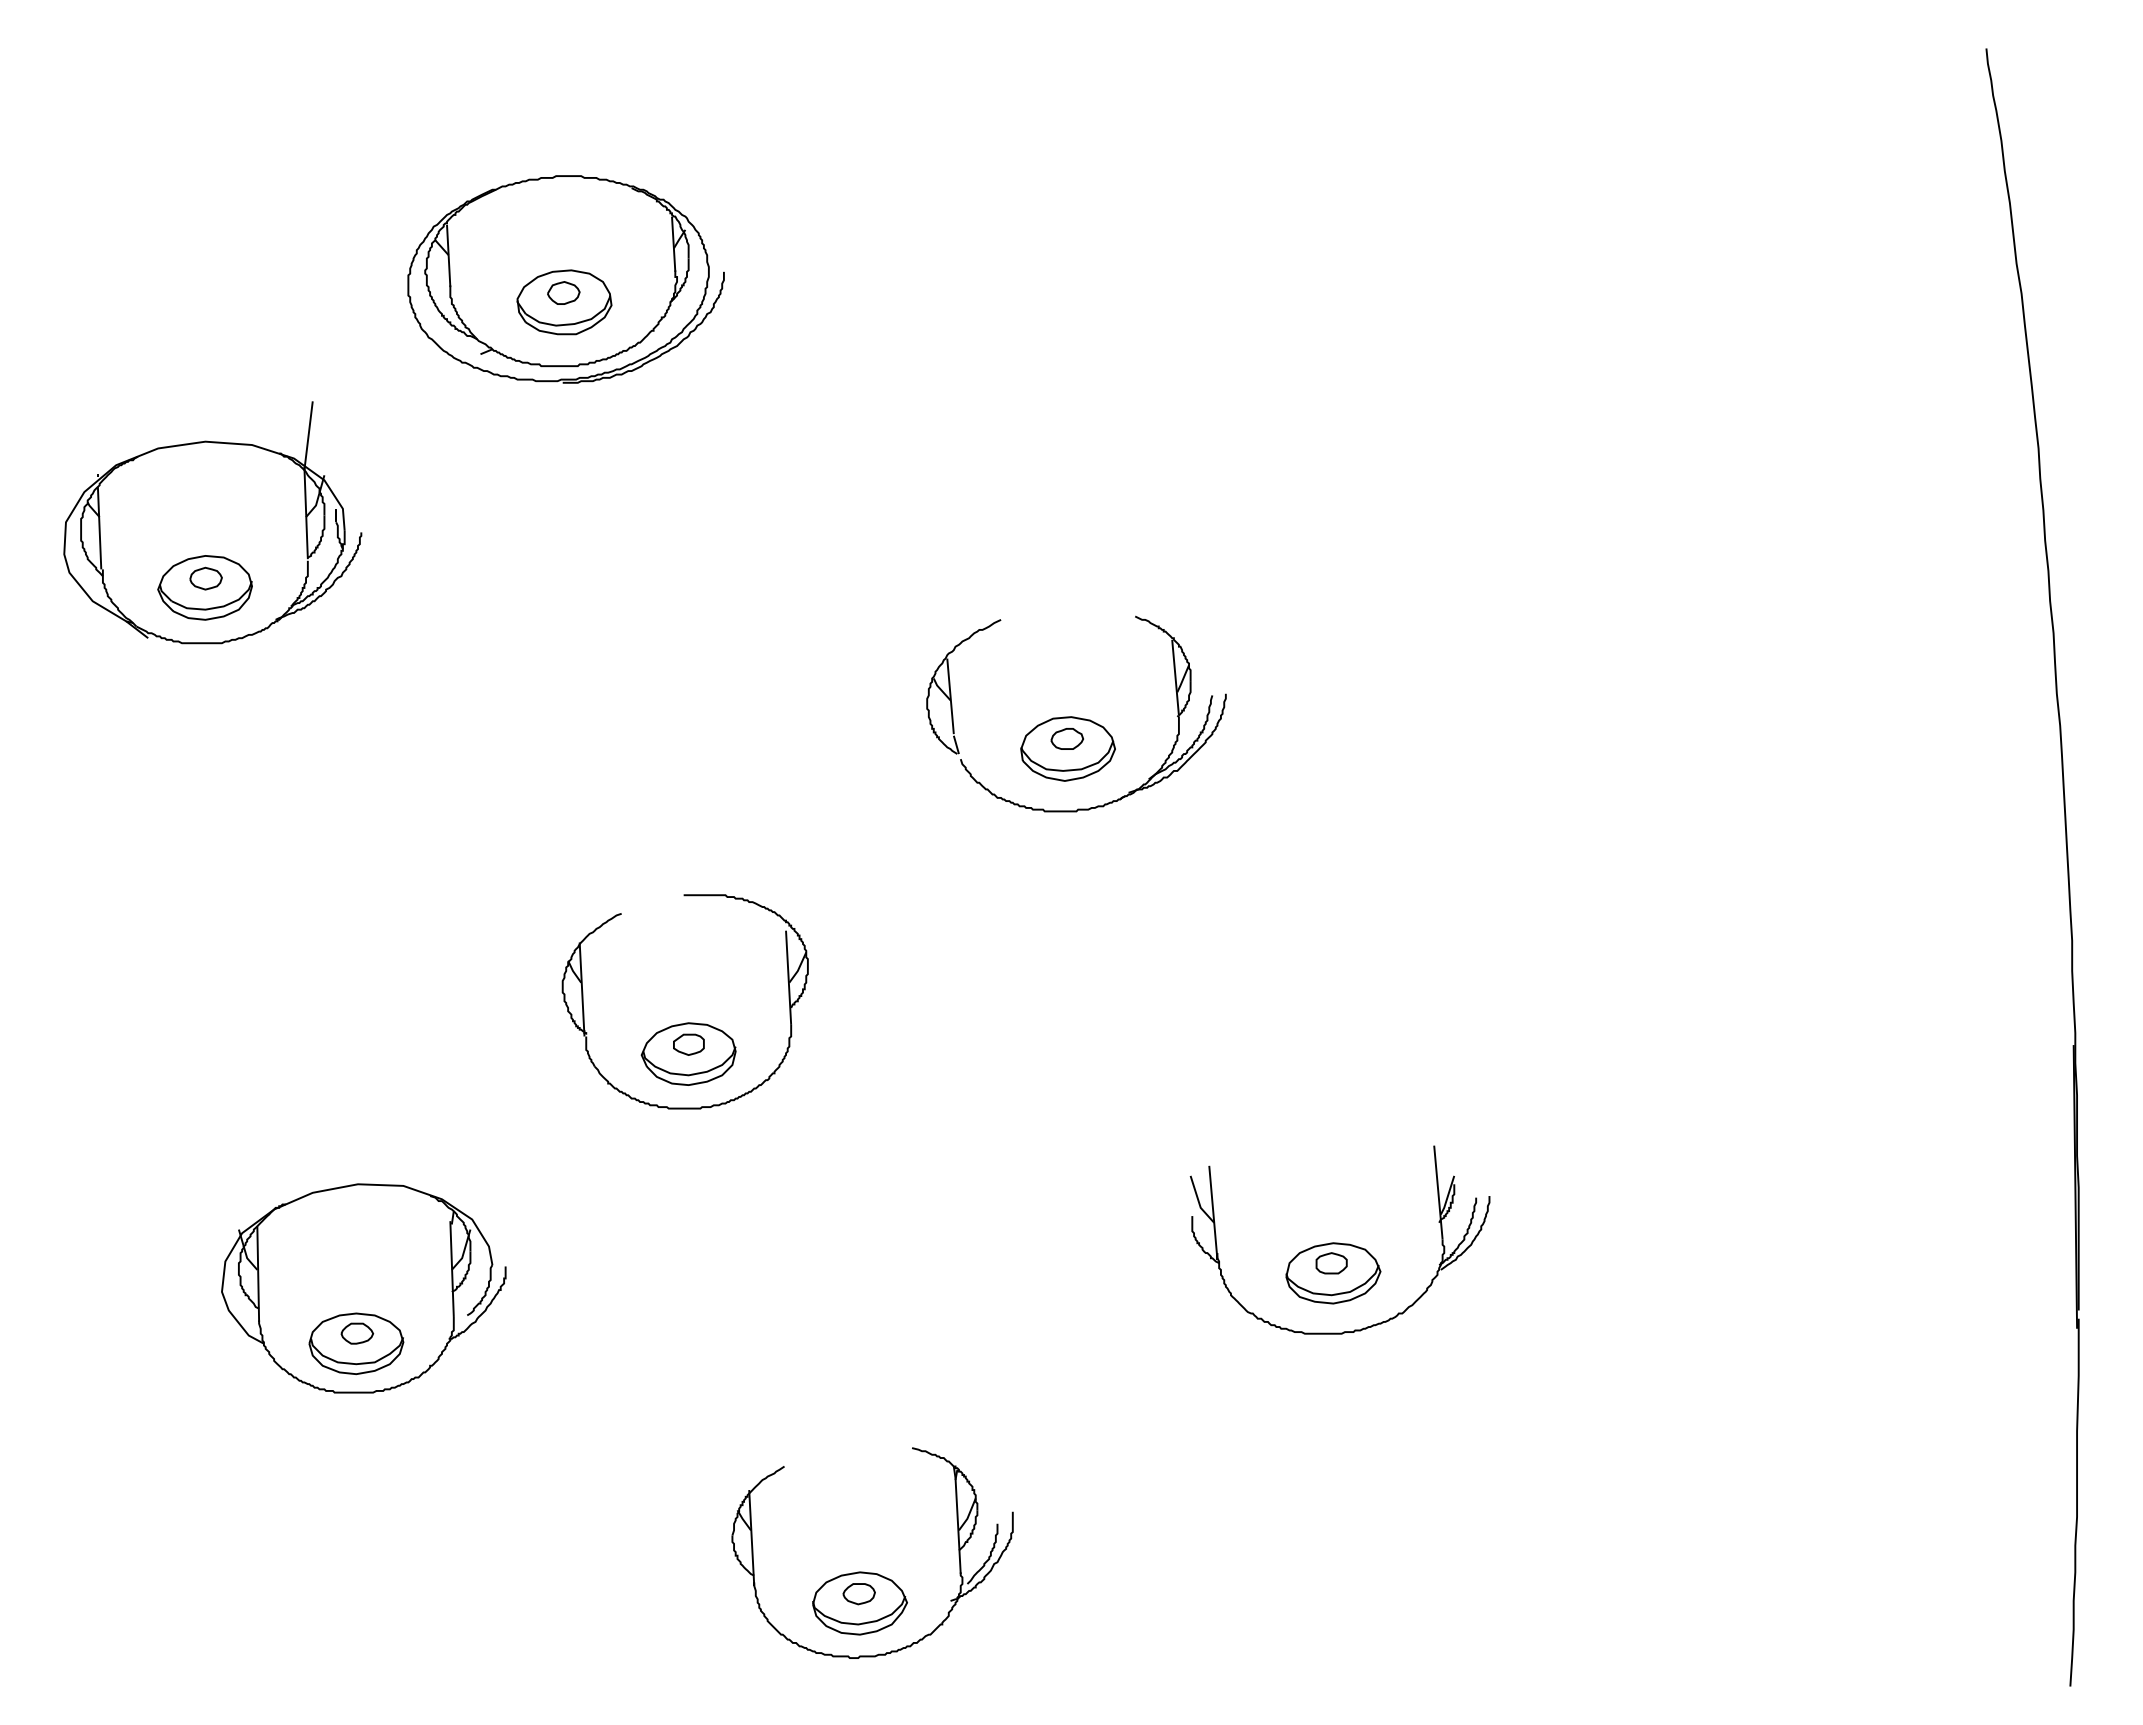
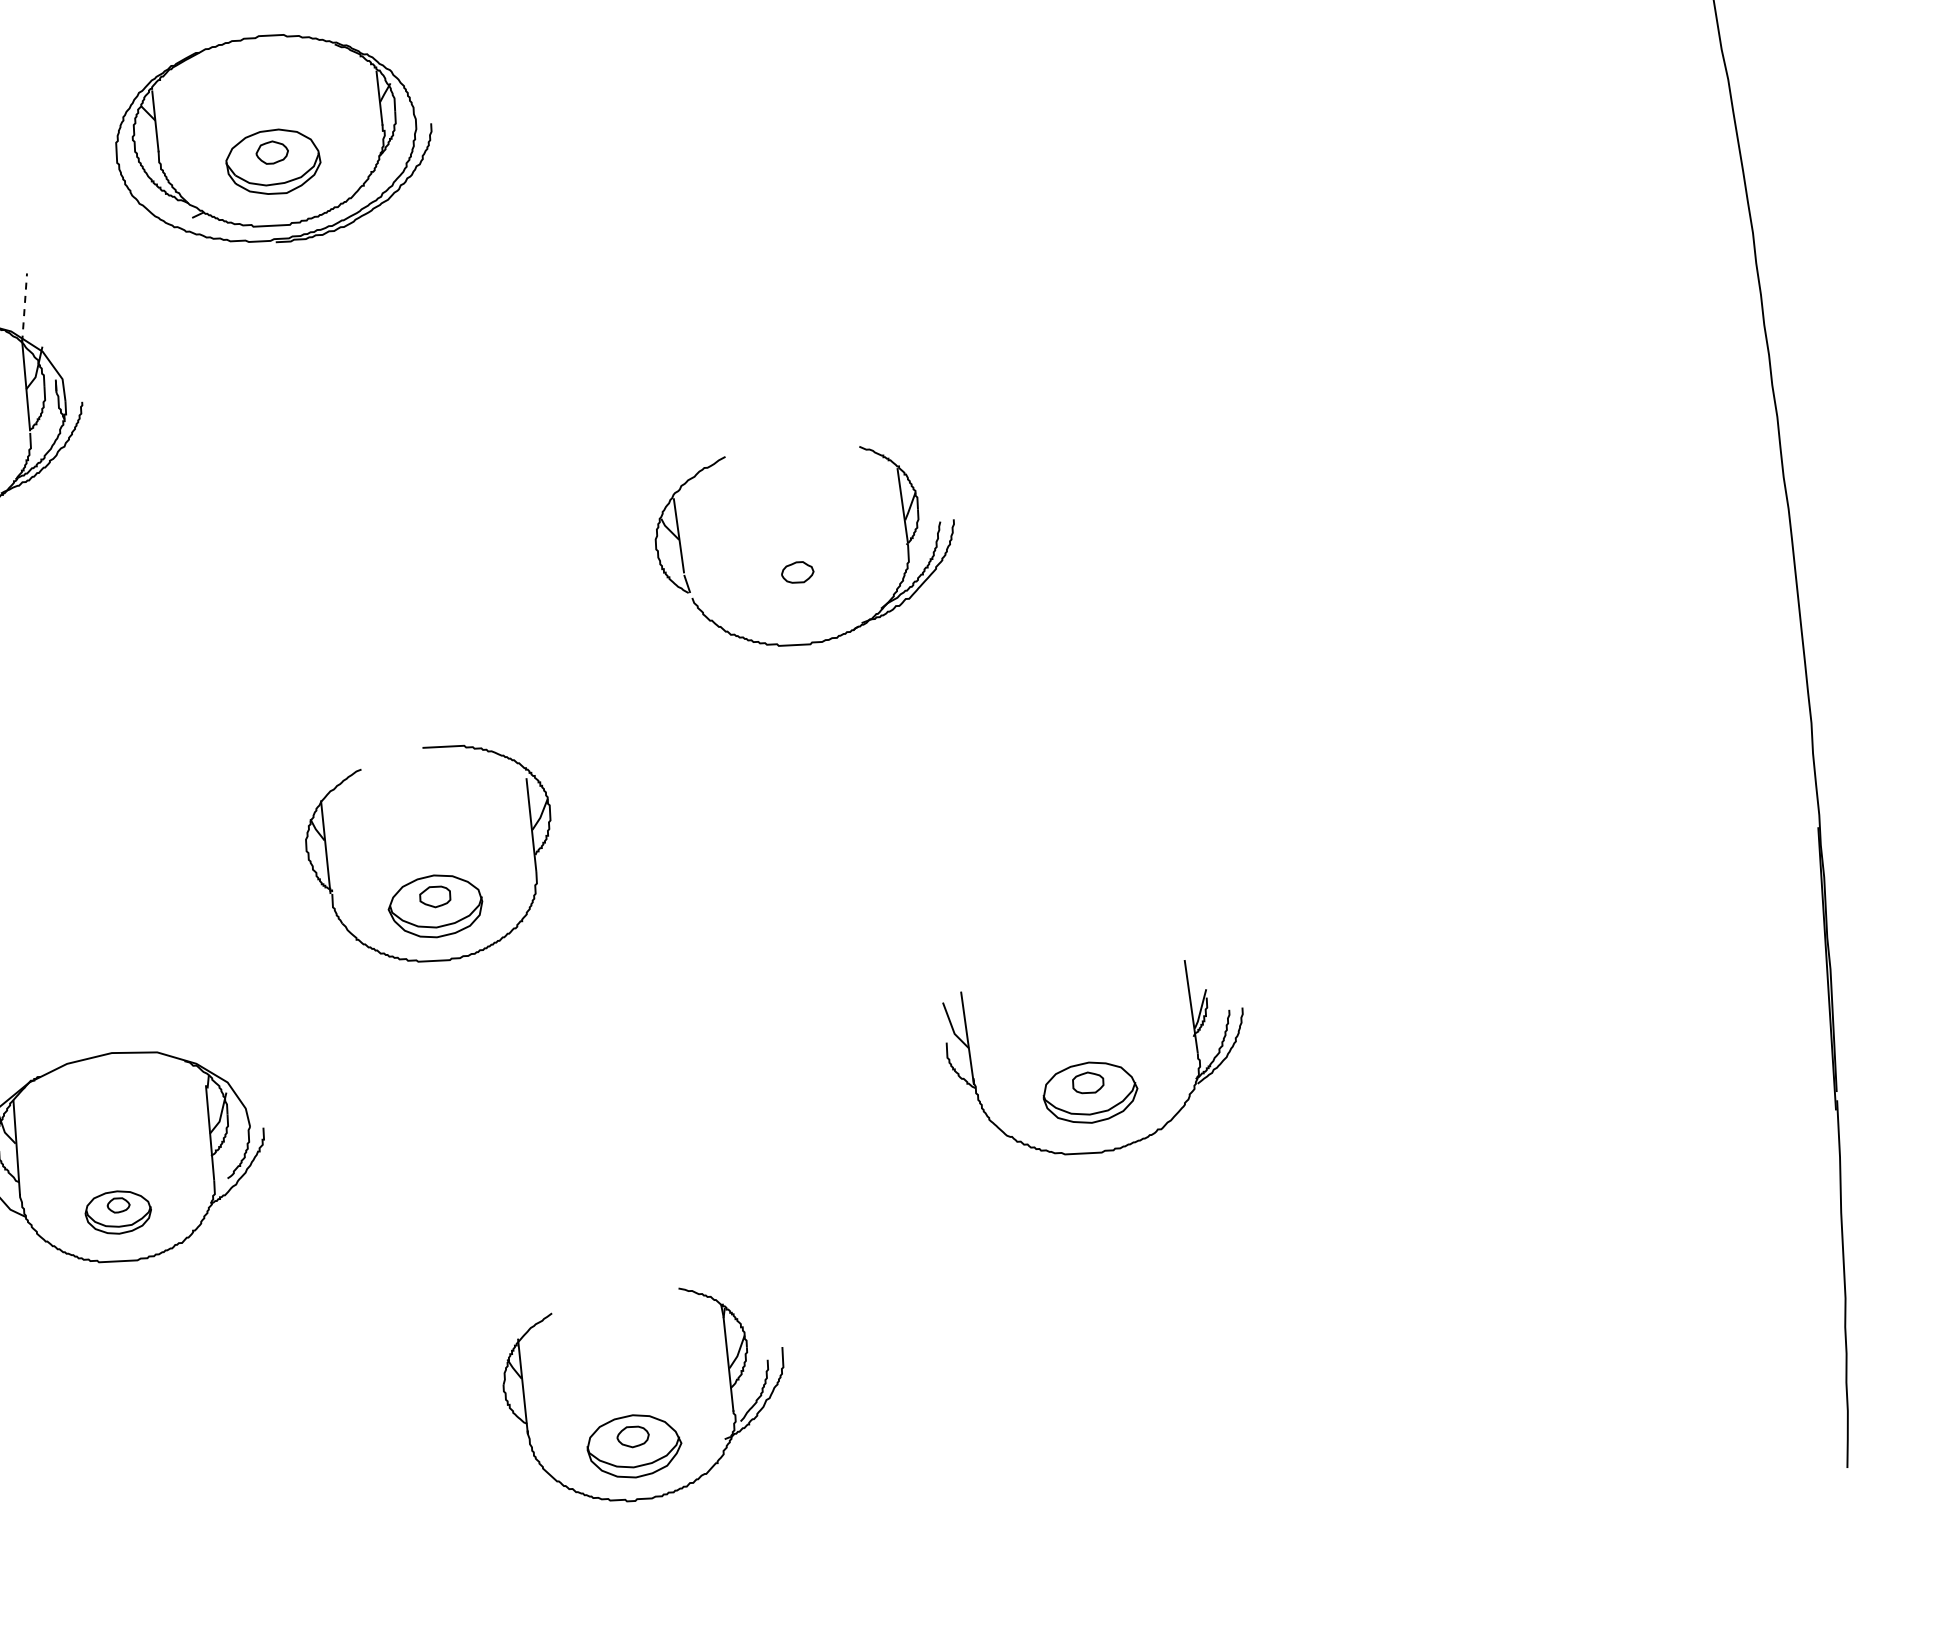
line: (308, 435) -> (24, 307), solid -> dashed
part: (1067, 748) -> (798, 581), removed
part: (356, 1343) -> (118, 1212), size x0.7

